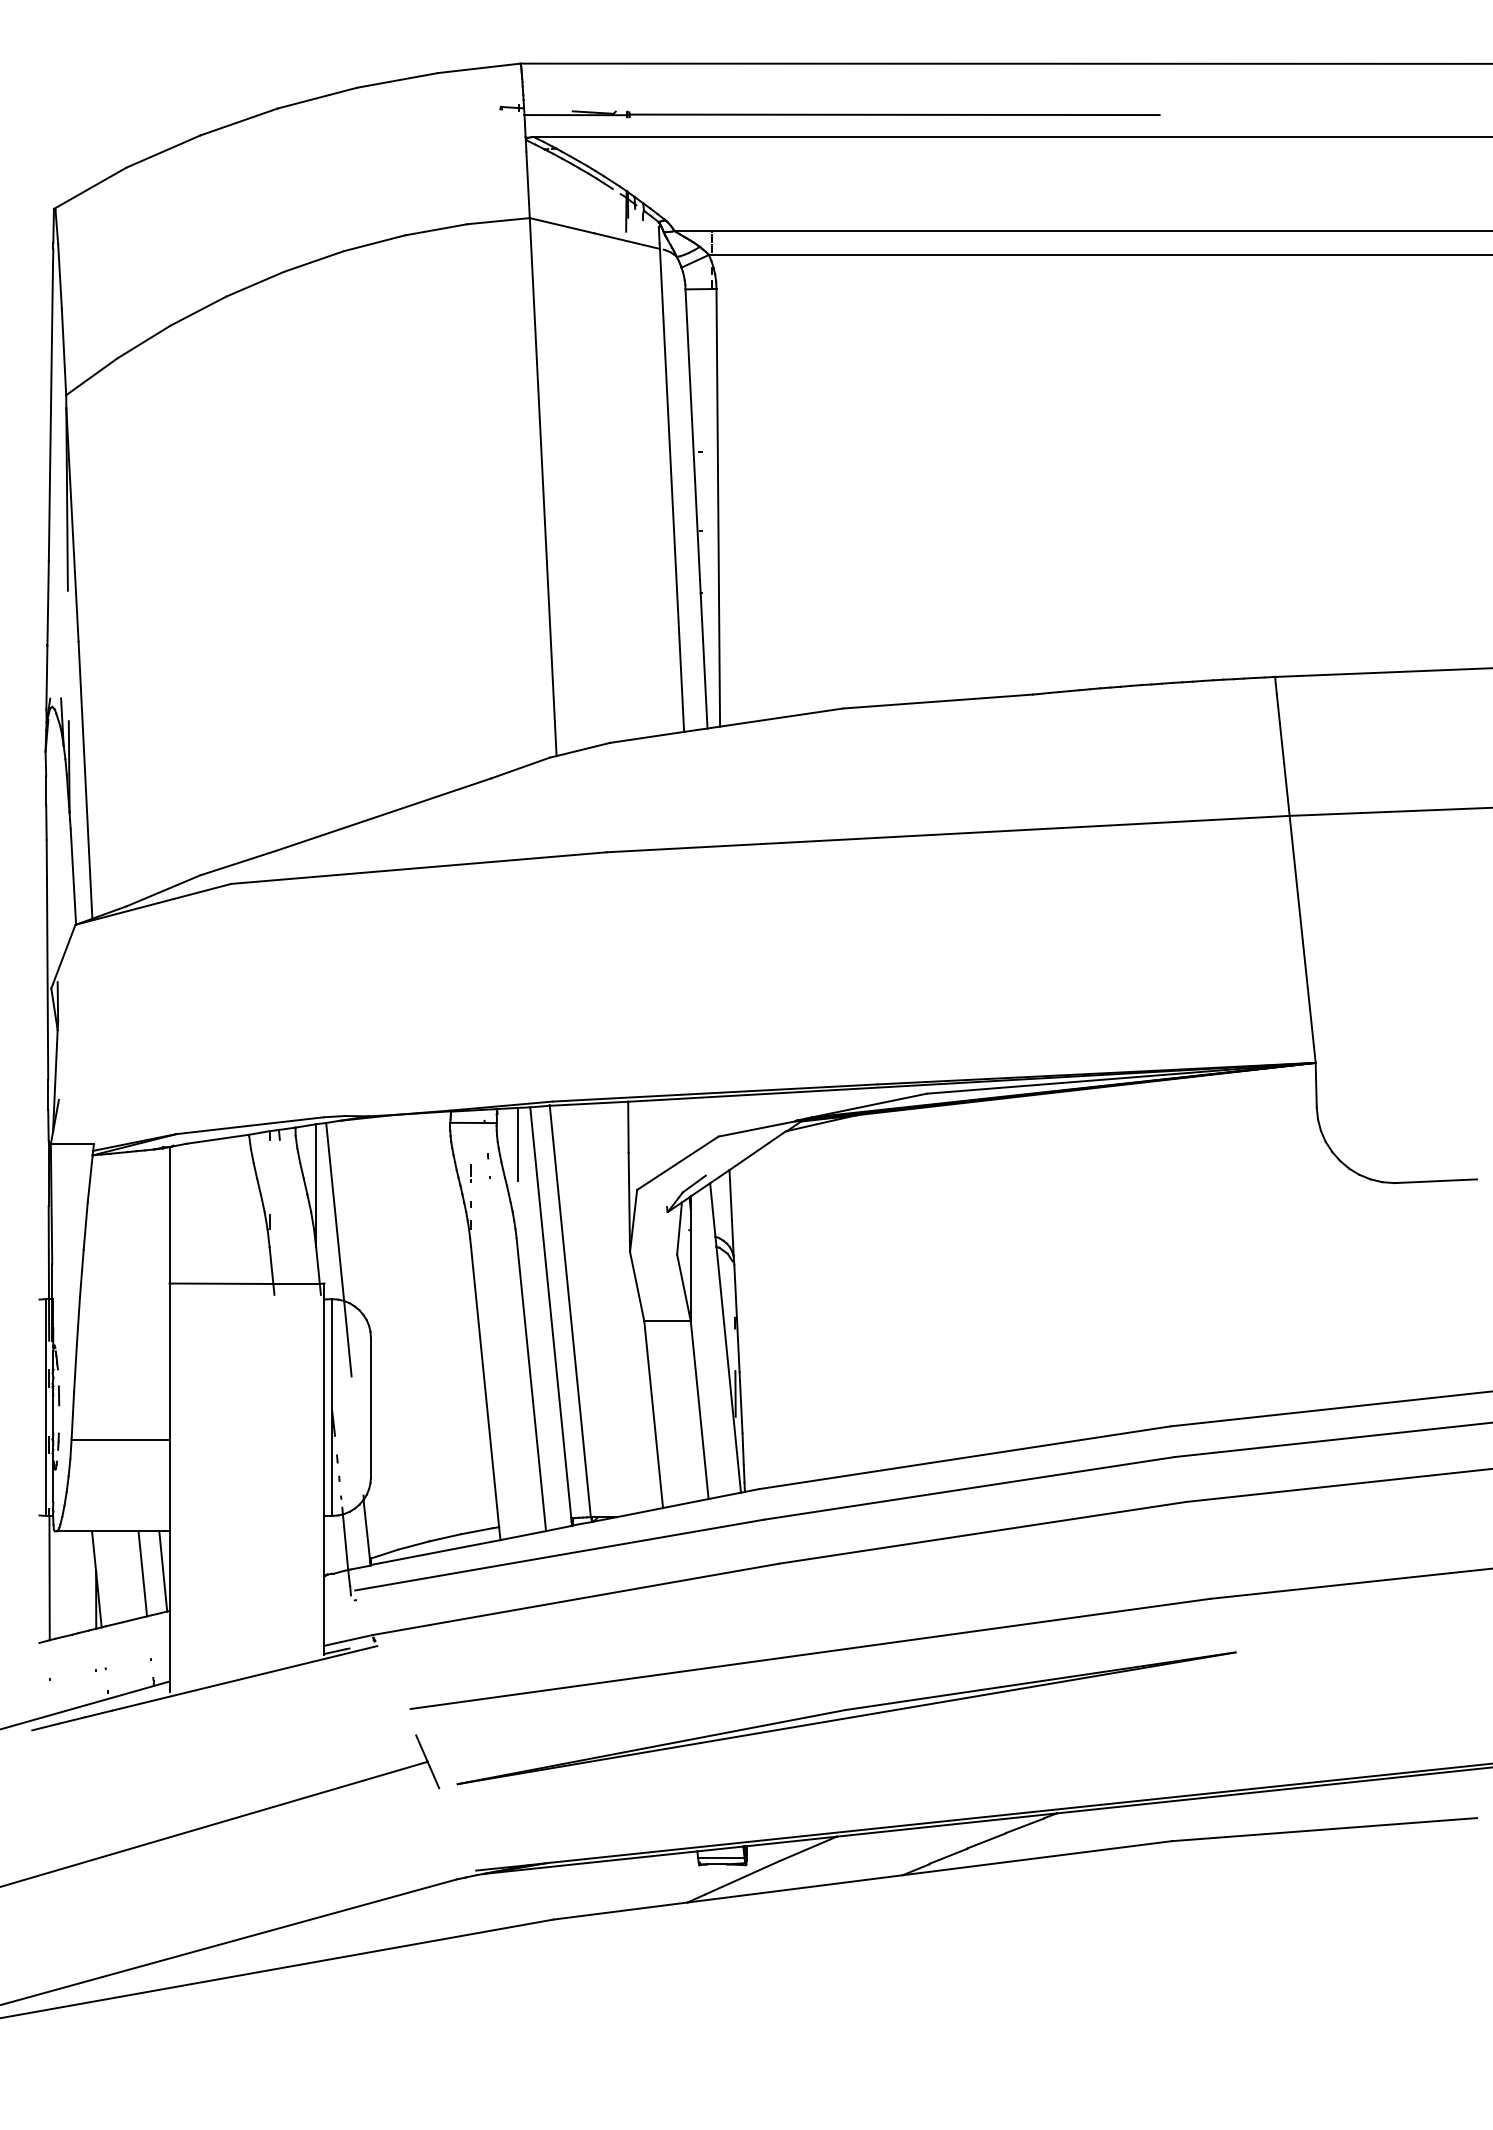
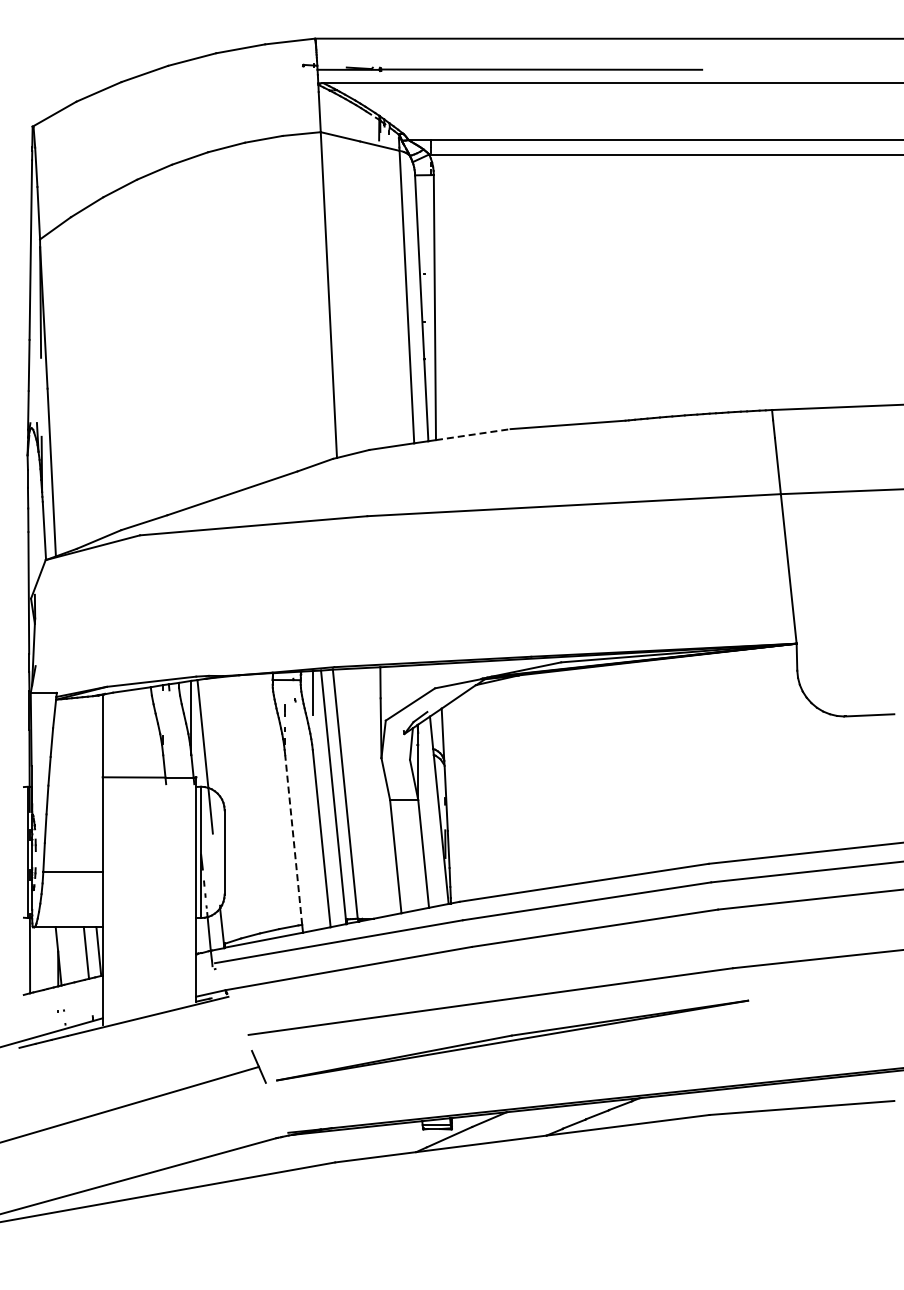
line: (782, 717) -> (473, 434), solid -> dashed
line: (484, 1386) -> (293, 839), solid -> dashed

